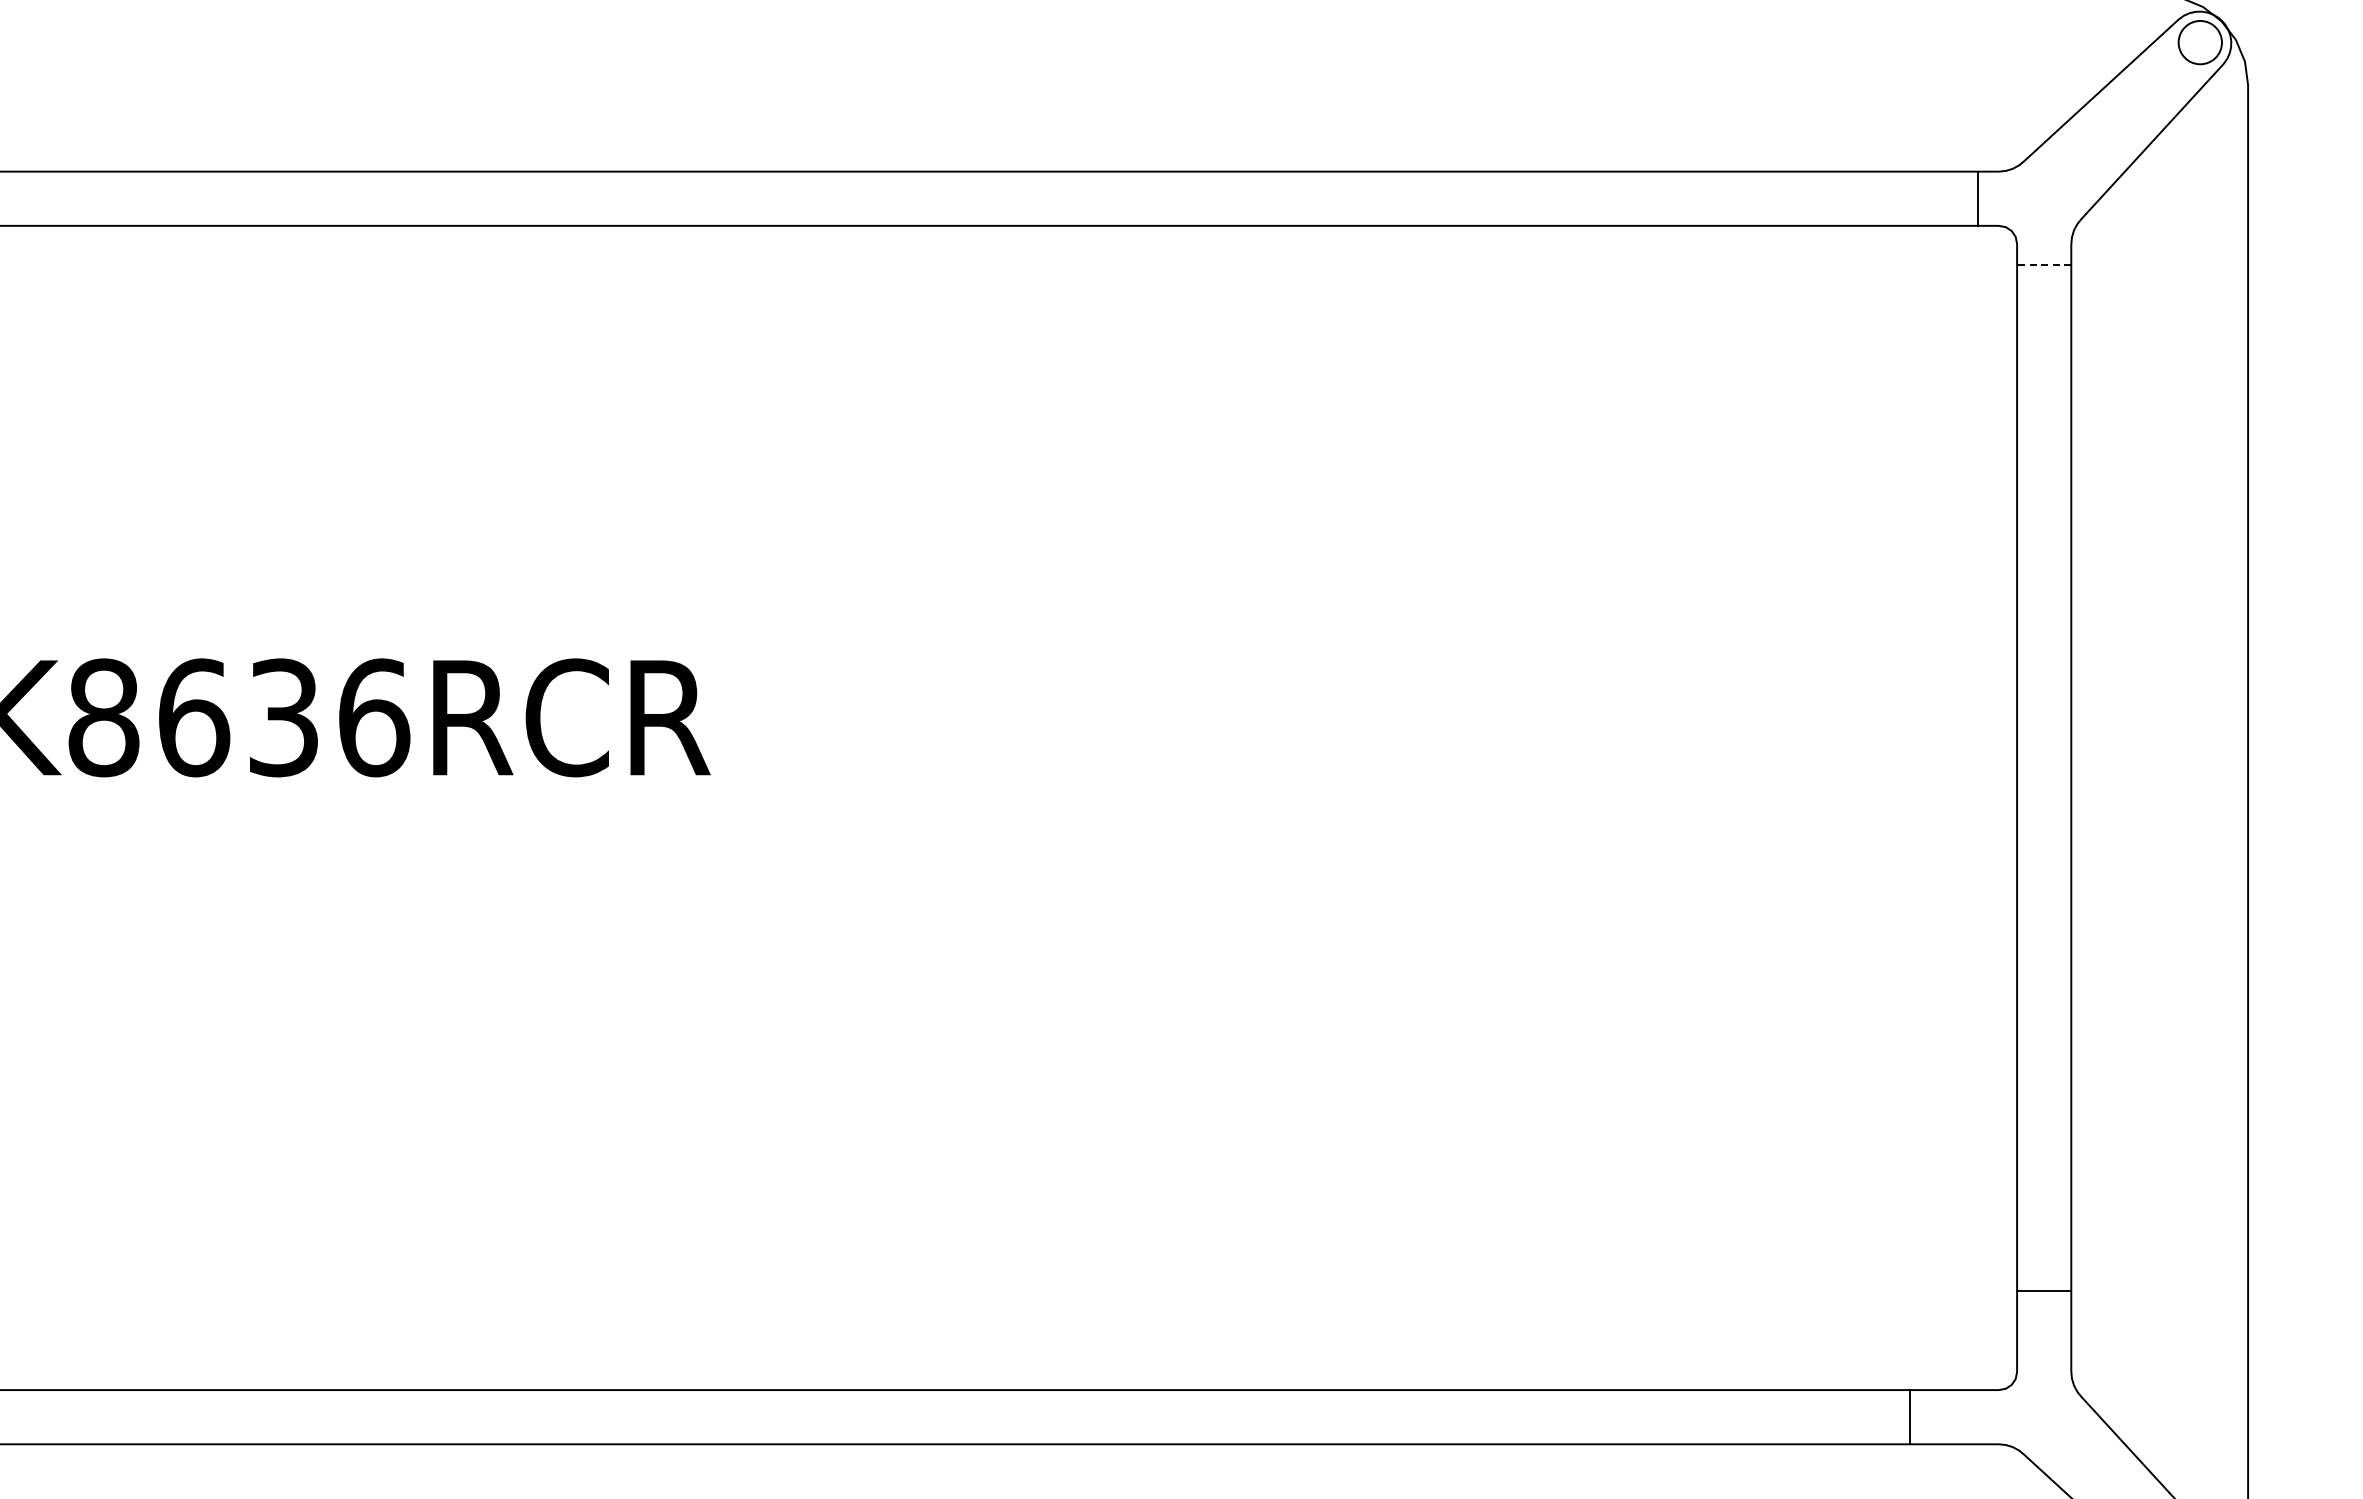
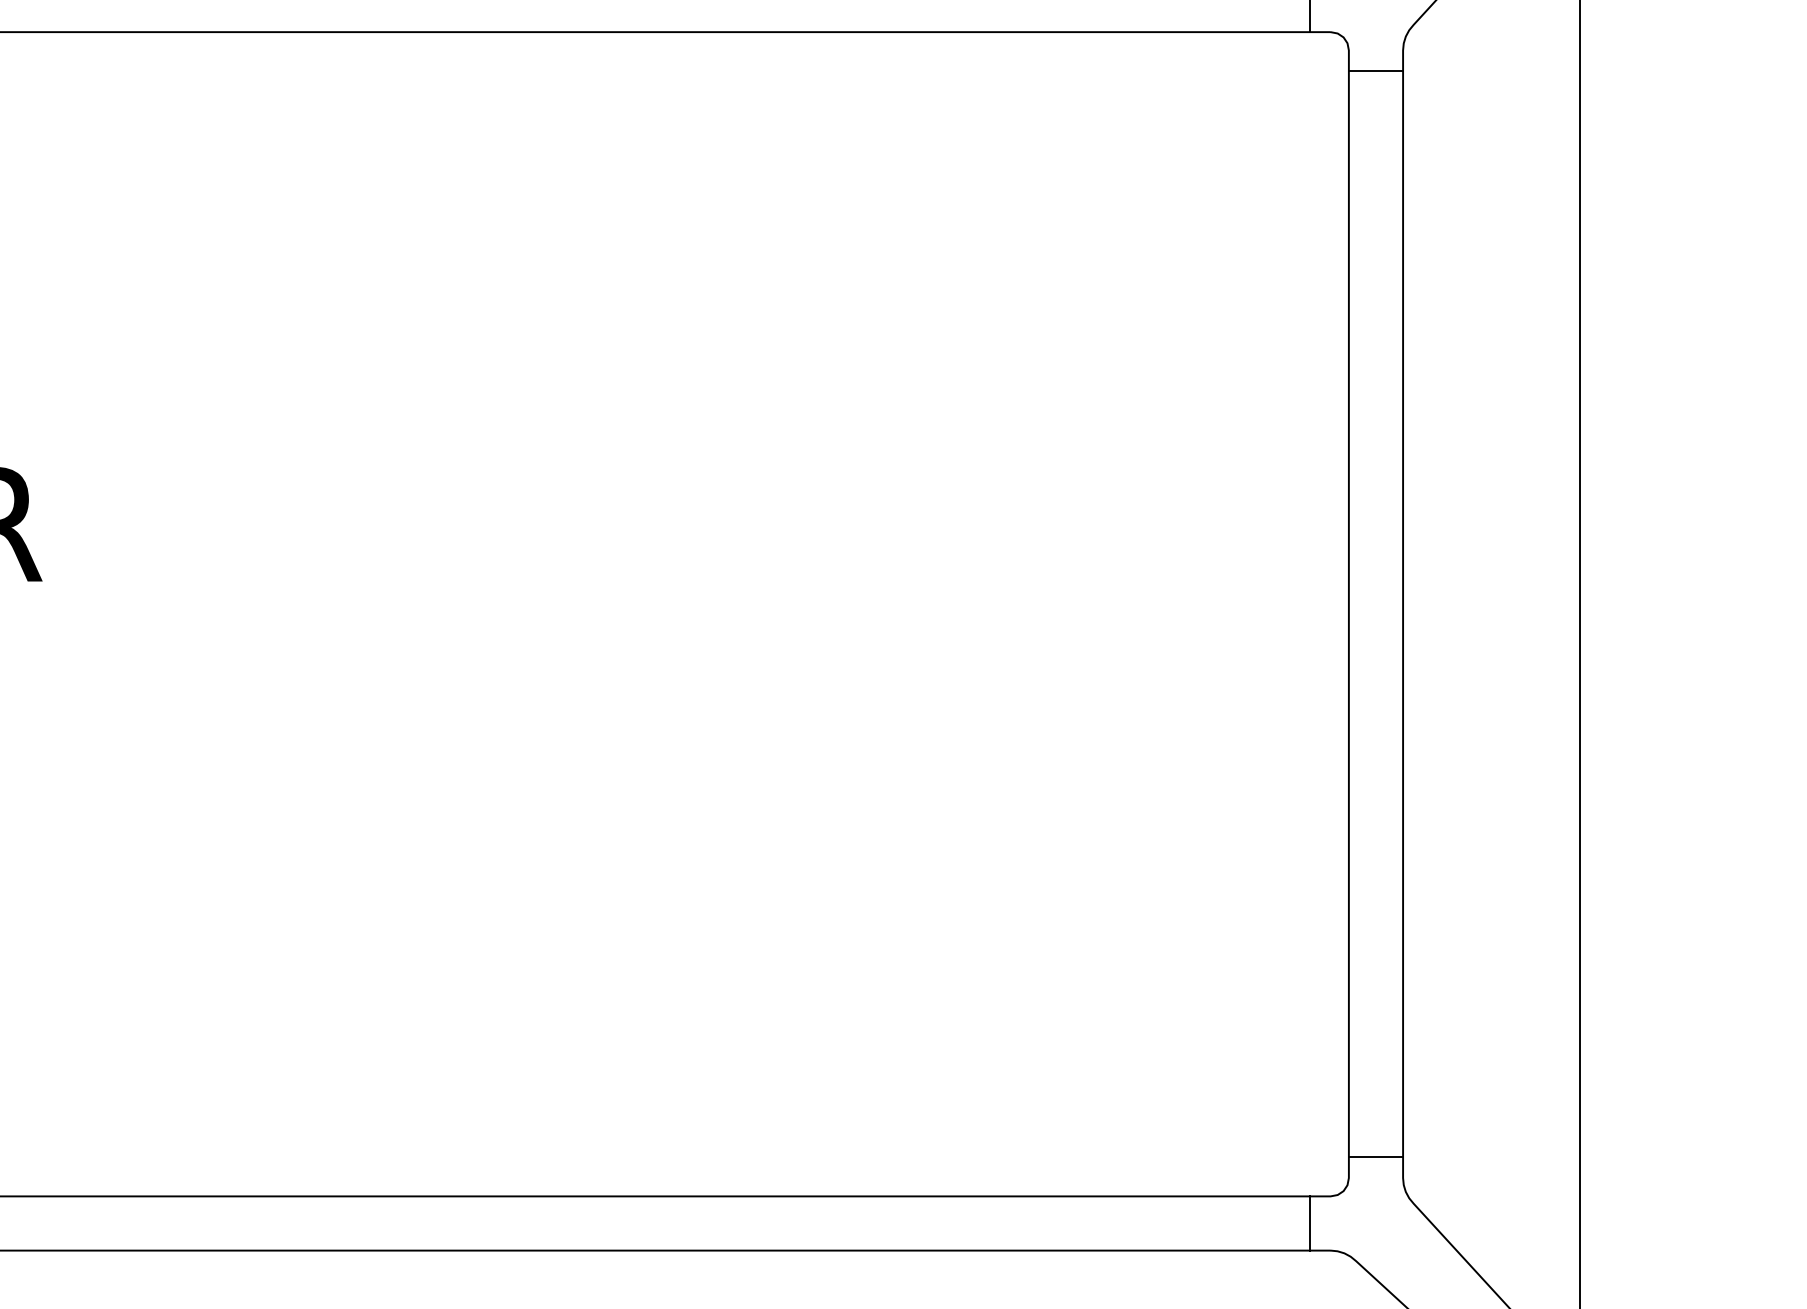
line: (2043, 264) -> (1375, 70), dashed -> solid
line: (2044, 1290) -> (1376, 1156), moved
line: (1909, 1417) -> (1309, 1223), moved

